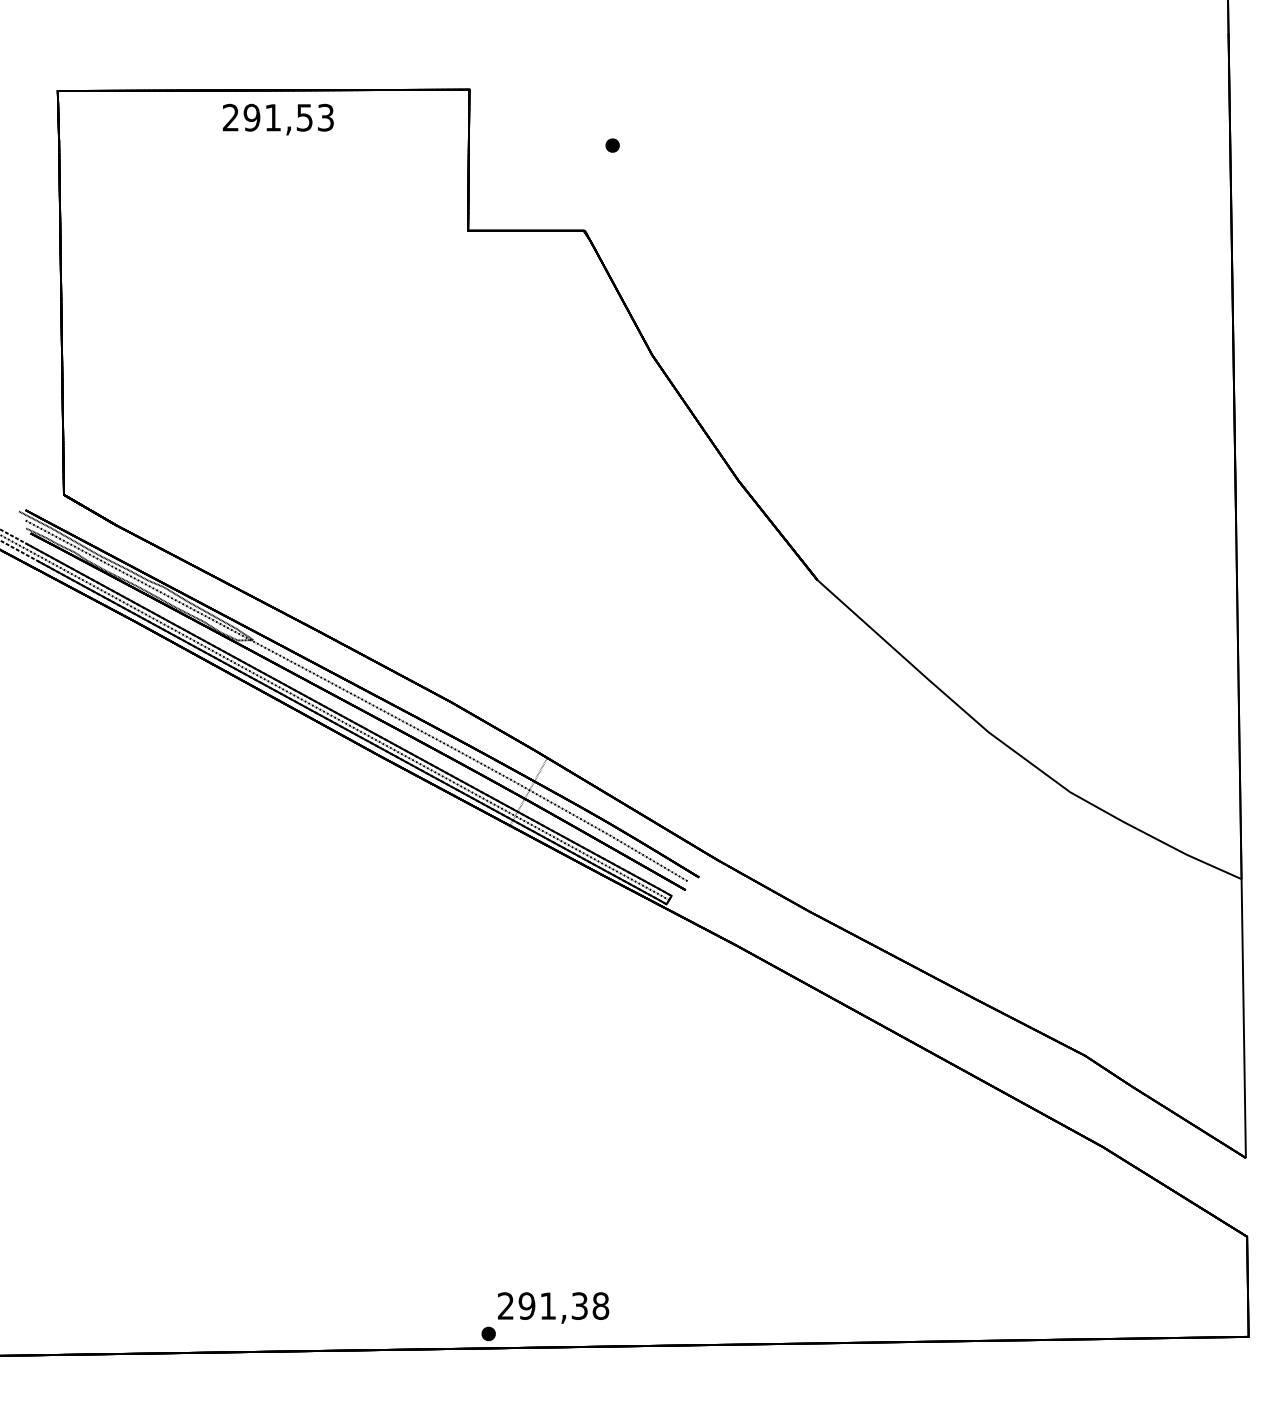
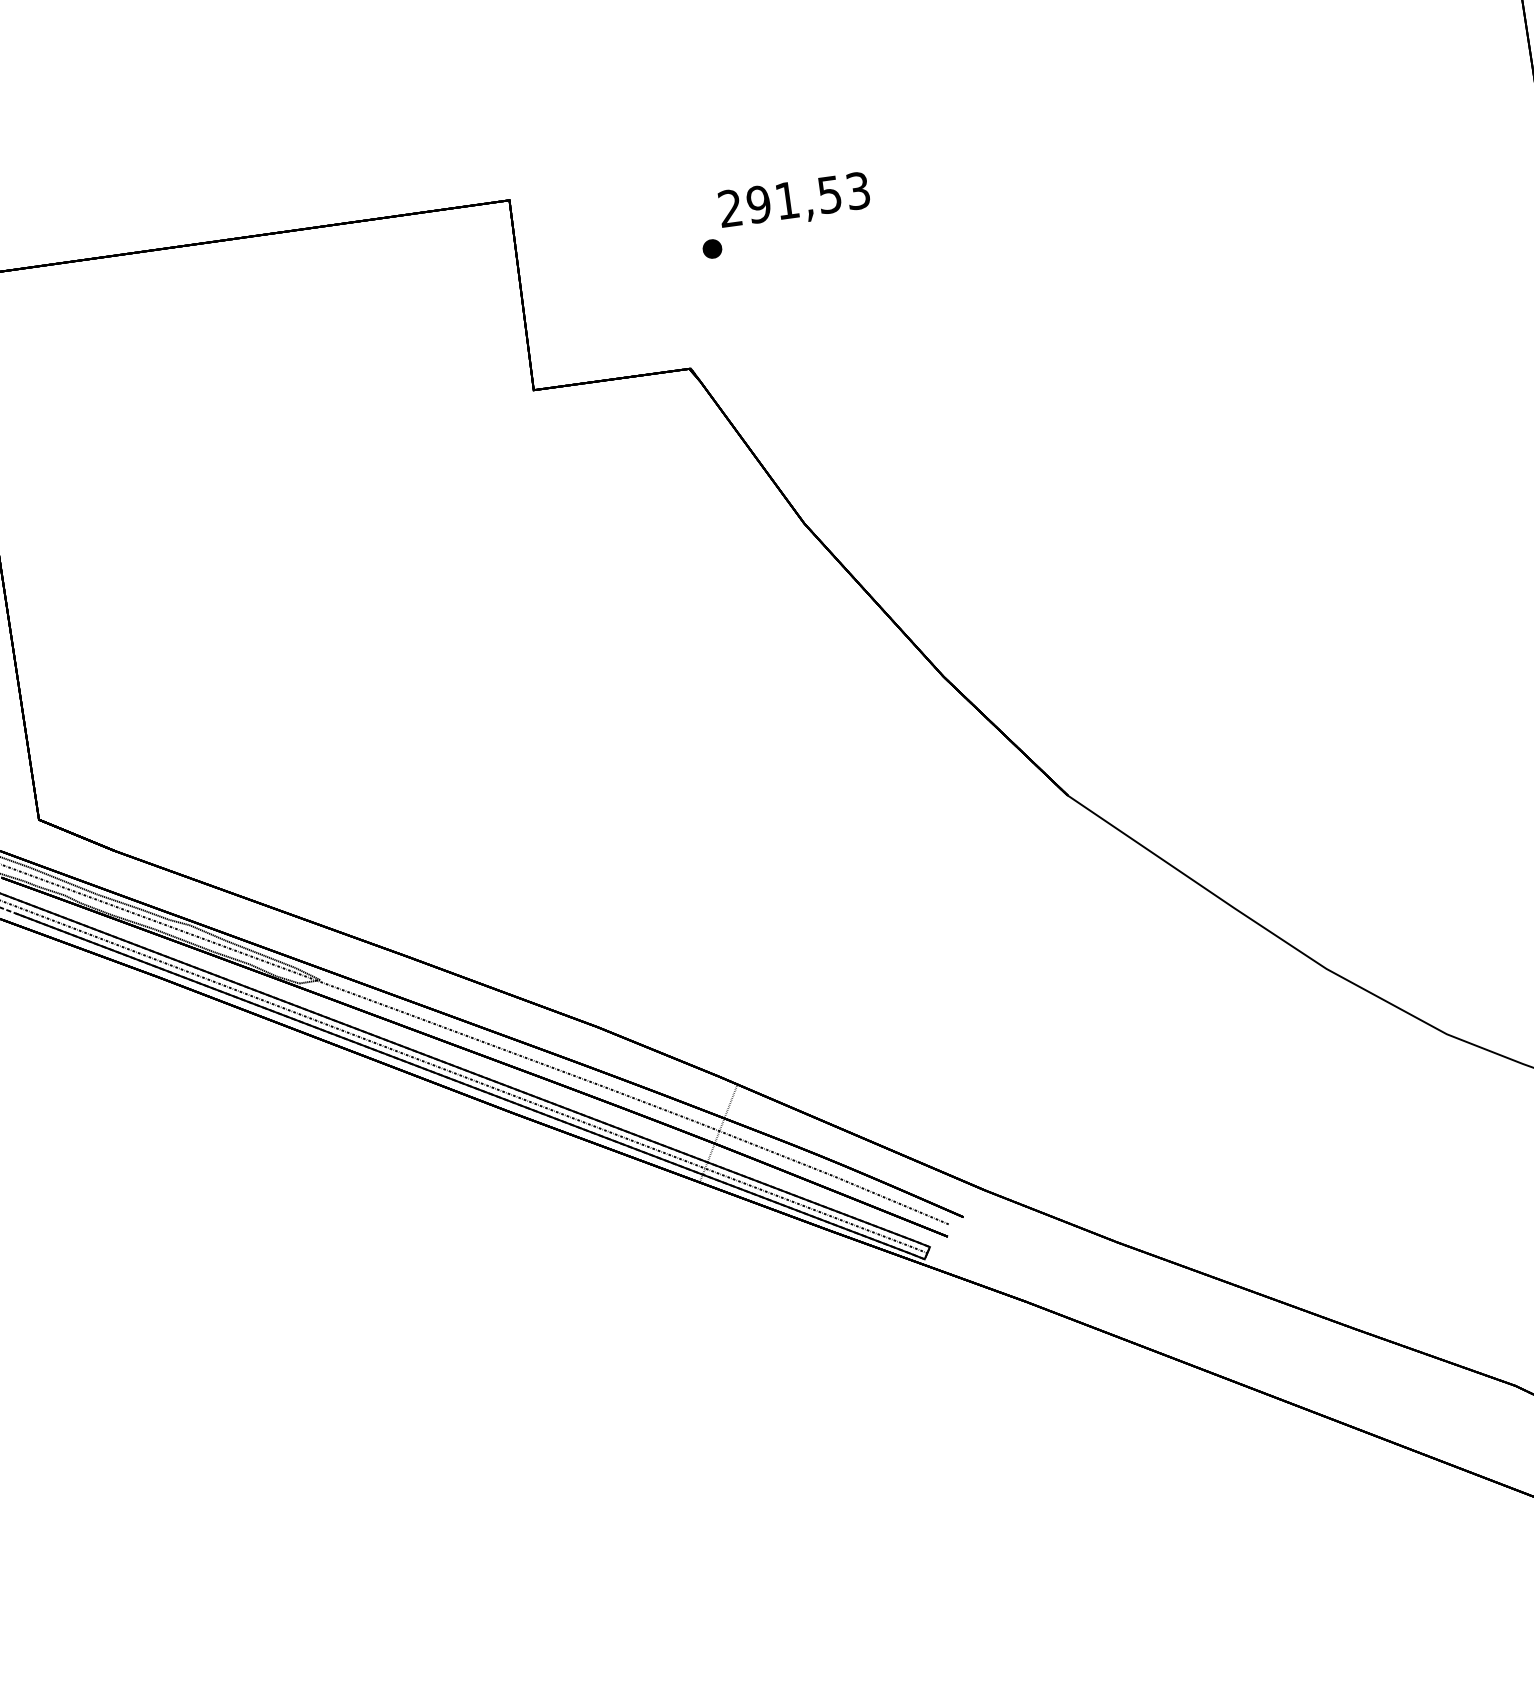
text: (278, 119) -> (794, 201), moved

